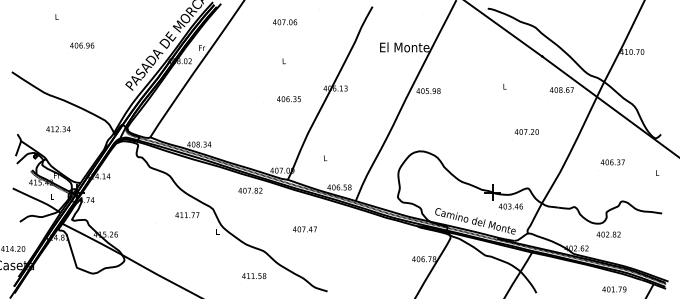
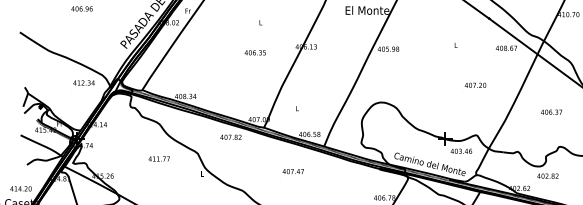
text: (288, 99) -> (254, 53), moved
text: (58, 129) -> (84, 83), moved
text: (187, 215) -> (159, 159), moved
text: (304, 229) -> (292, 171), moved

